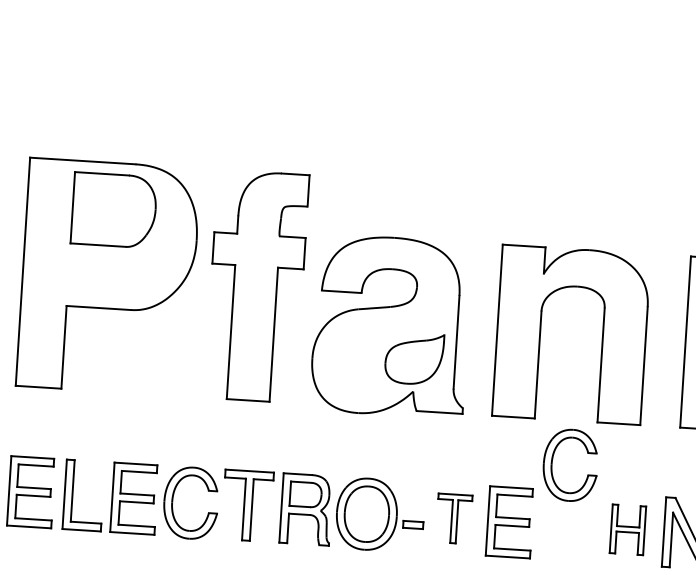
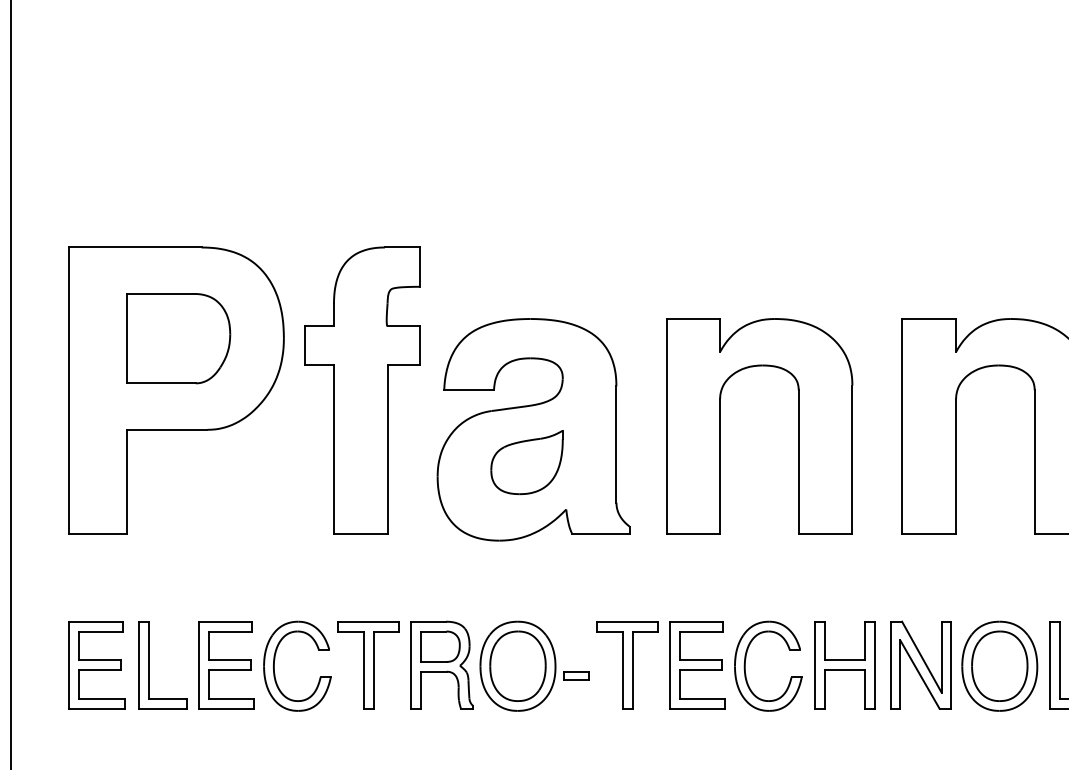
part: (114, 210) -> (178, 338), moved
part: (413, 358) -> (526, 462), moved
part: (553, 458) -> (746, 659), moved
part: (454, 519) -> (627, 665), size x1.43
part: (627, 529) -> (844, 665), size x1.43

